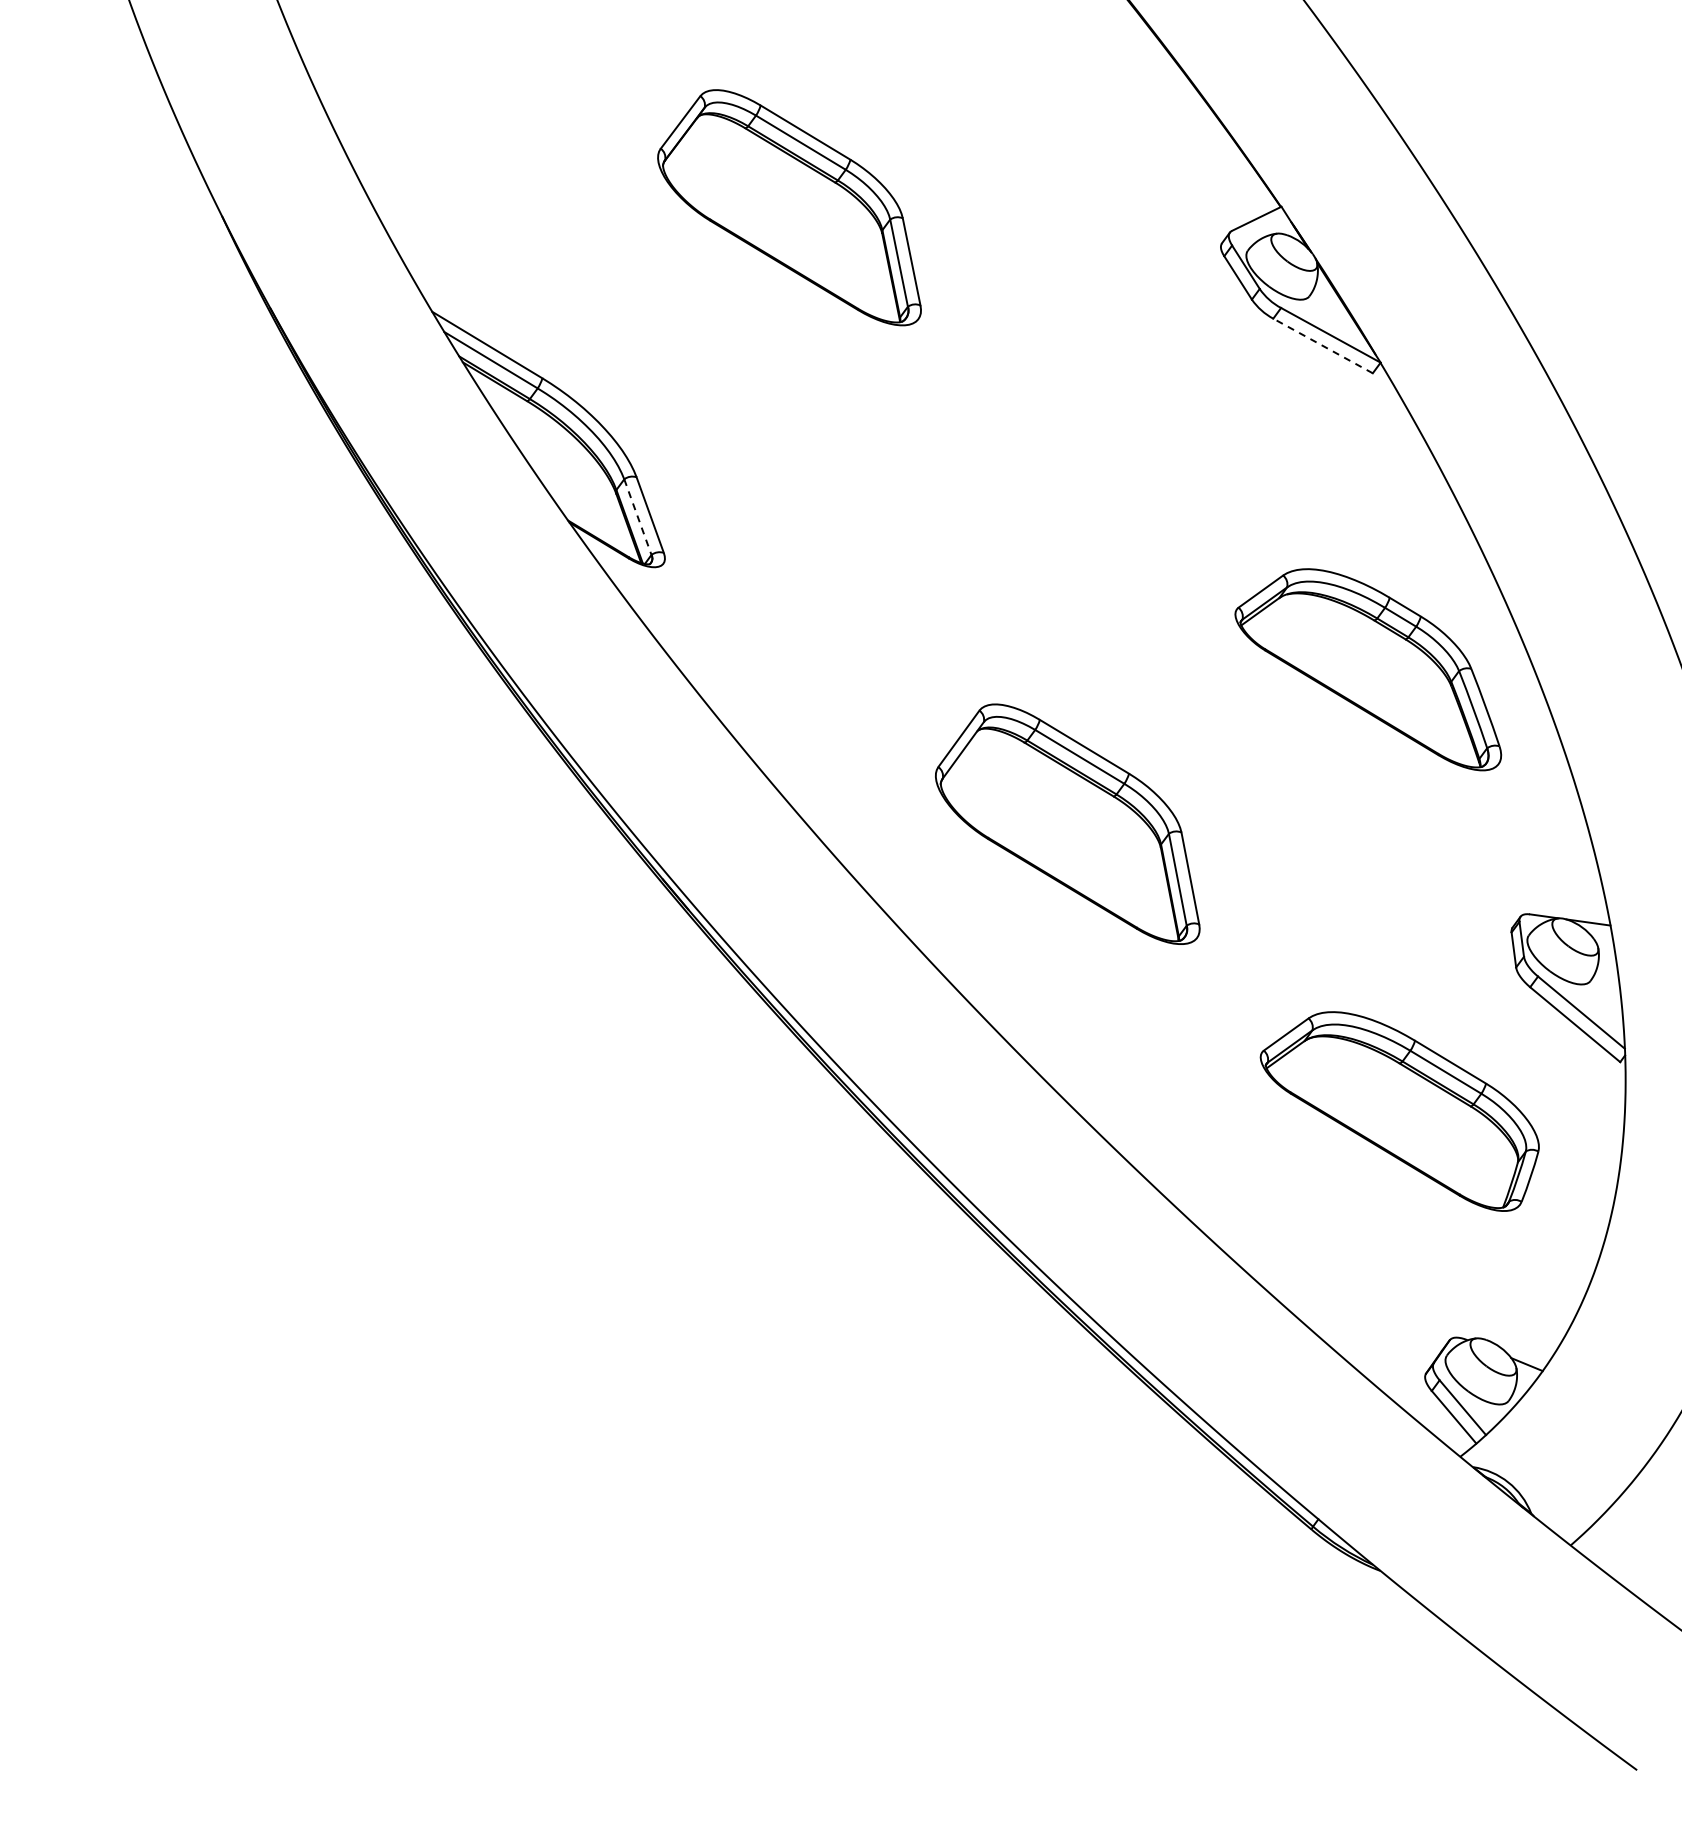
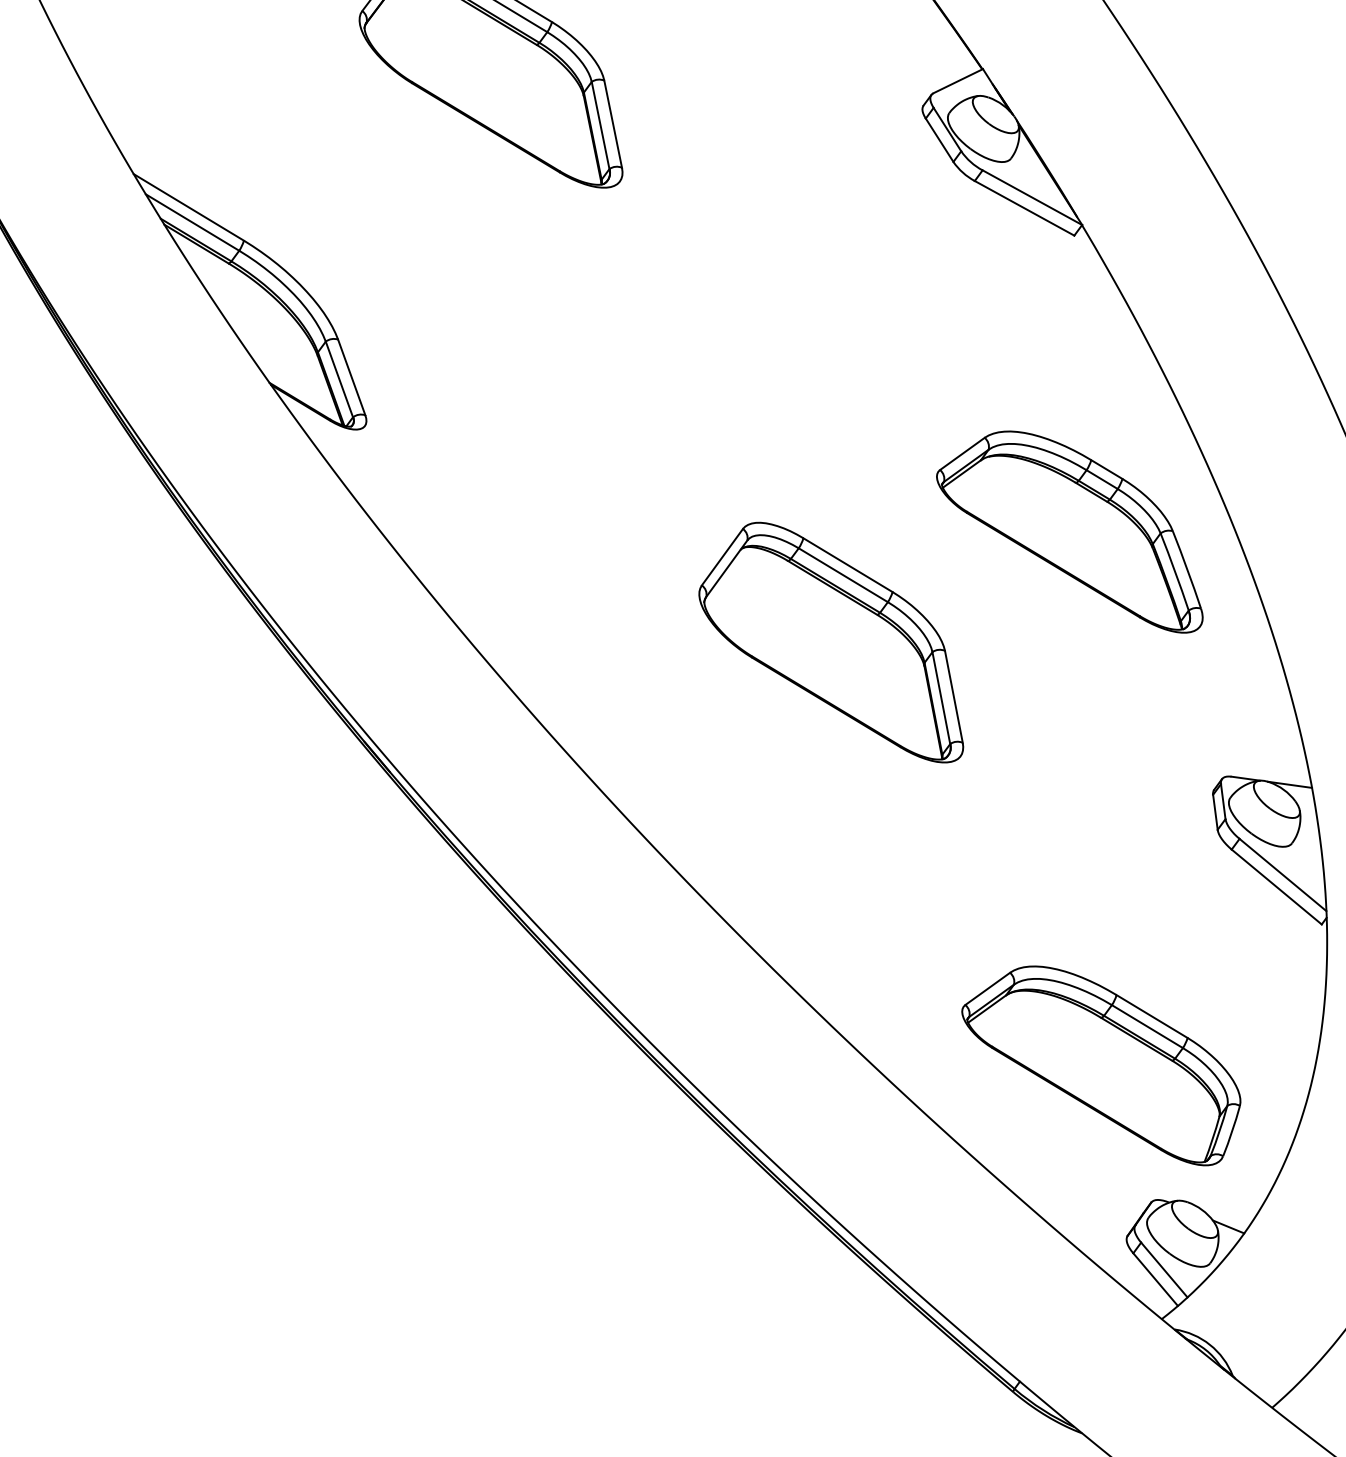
line: (1323, 345) -> (1025, 207), dashed -> solid
line: (638, 517) -> (340, 379), dashed -> solid
part: (1067, 823) -> (831, 641), moved
part: (1399, 1111) -> (1101, 1065), moved

